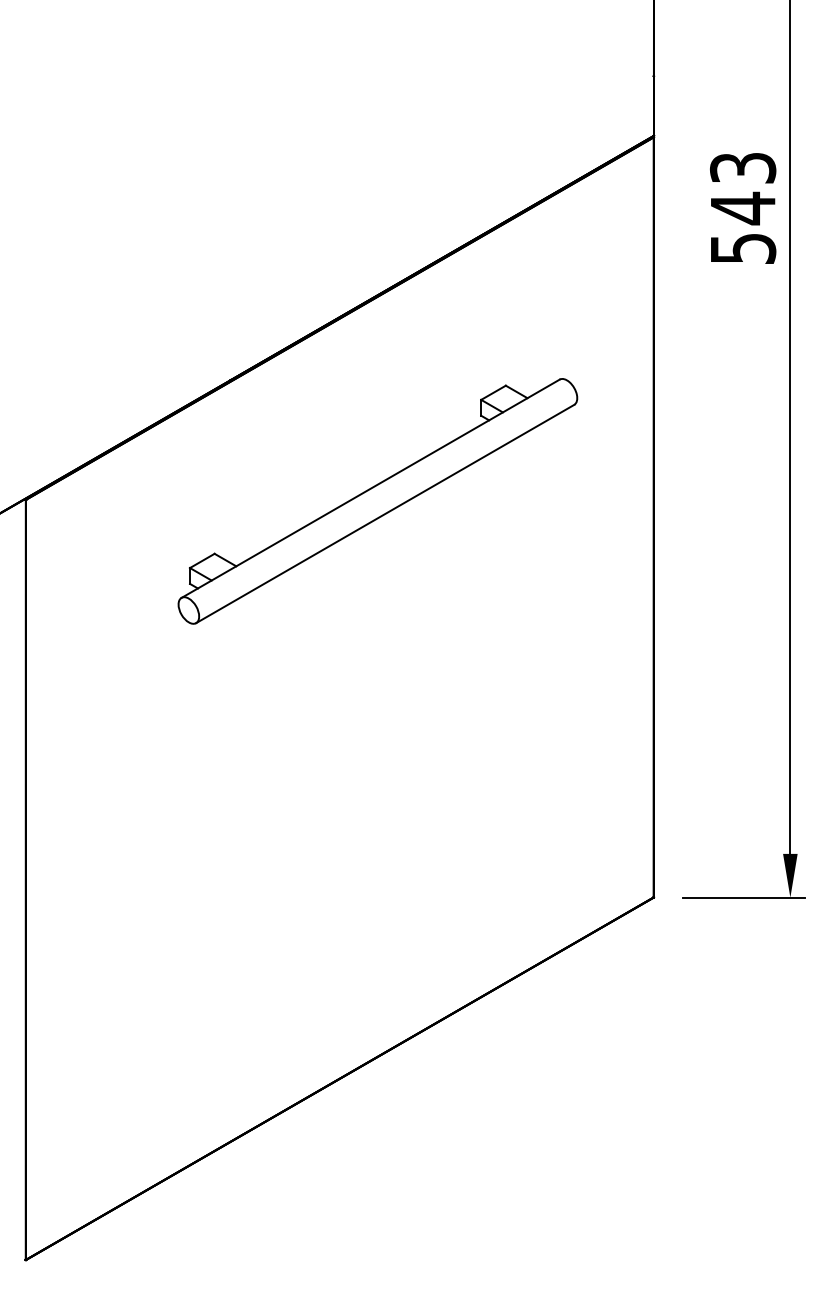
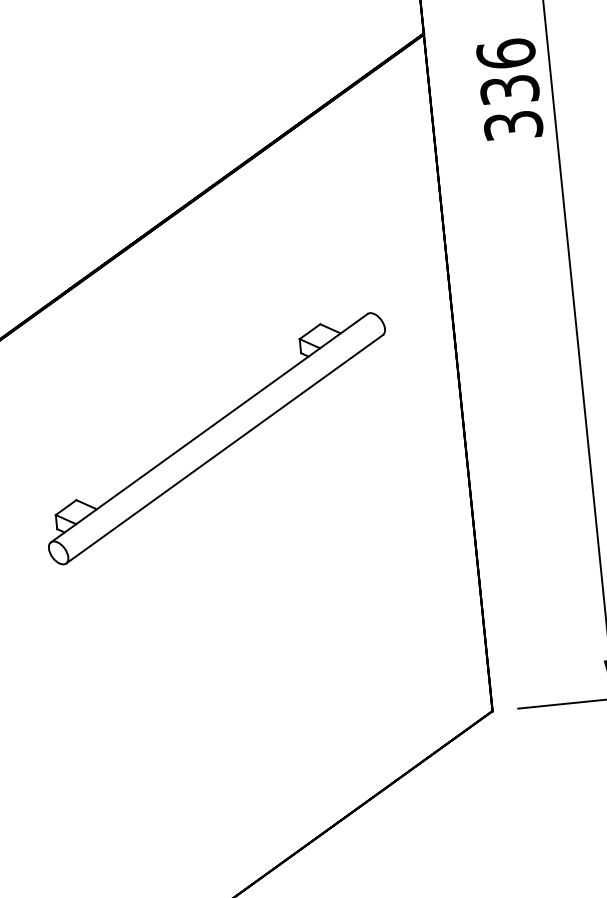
text: (742, 207) -> (509, 89), 543 -> 336
part: (377, 501) -> (216, 438), moved

